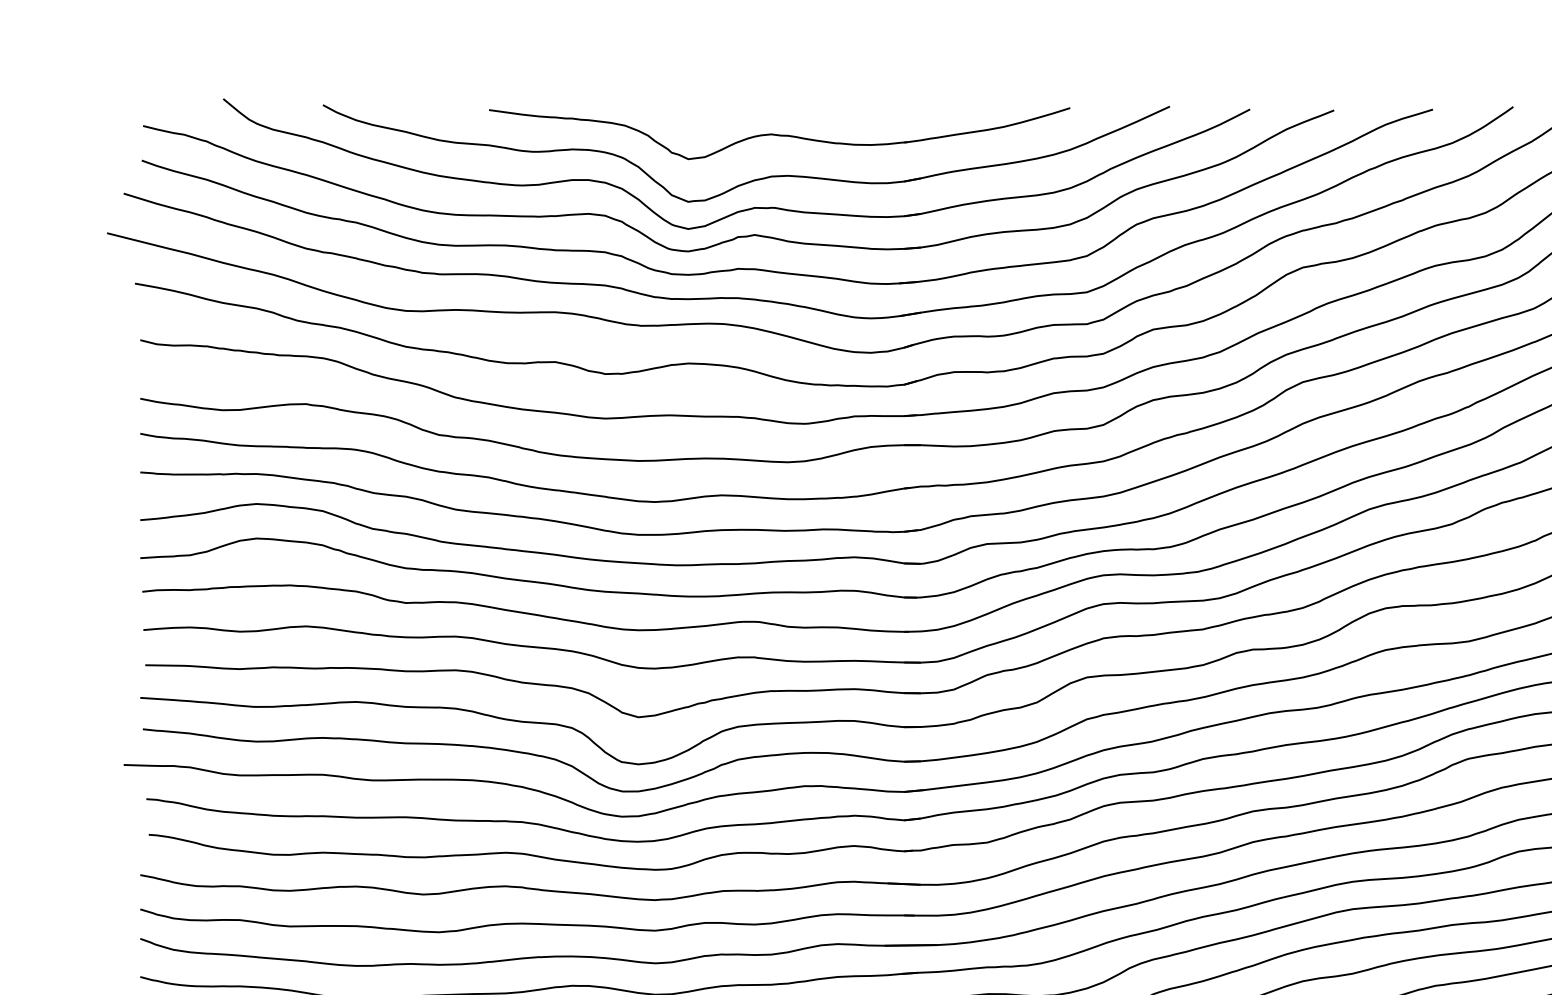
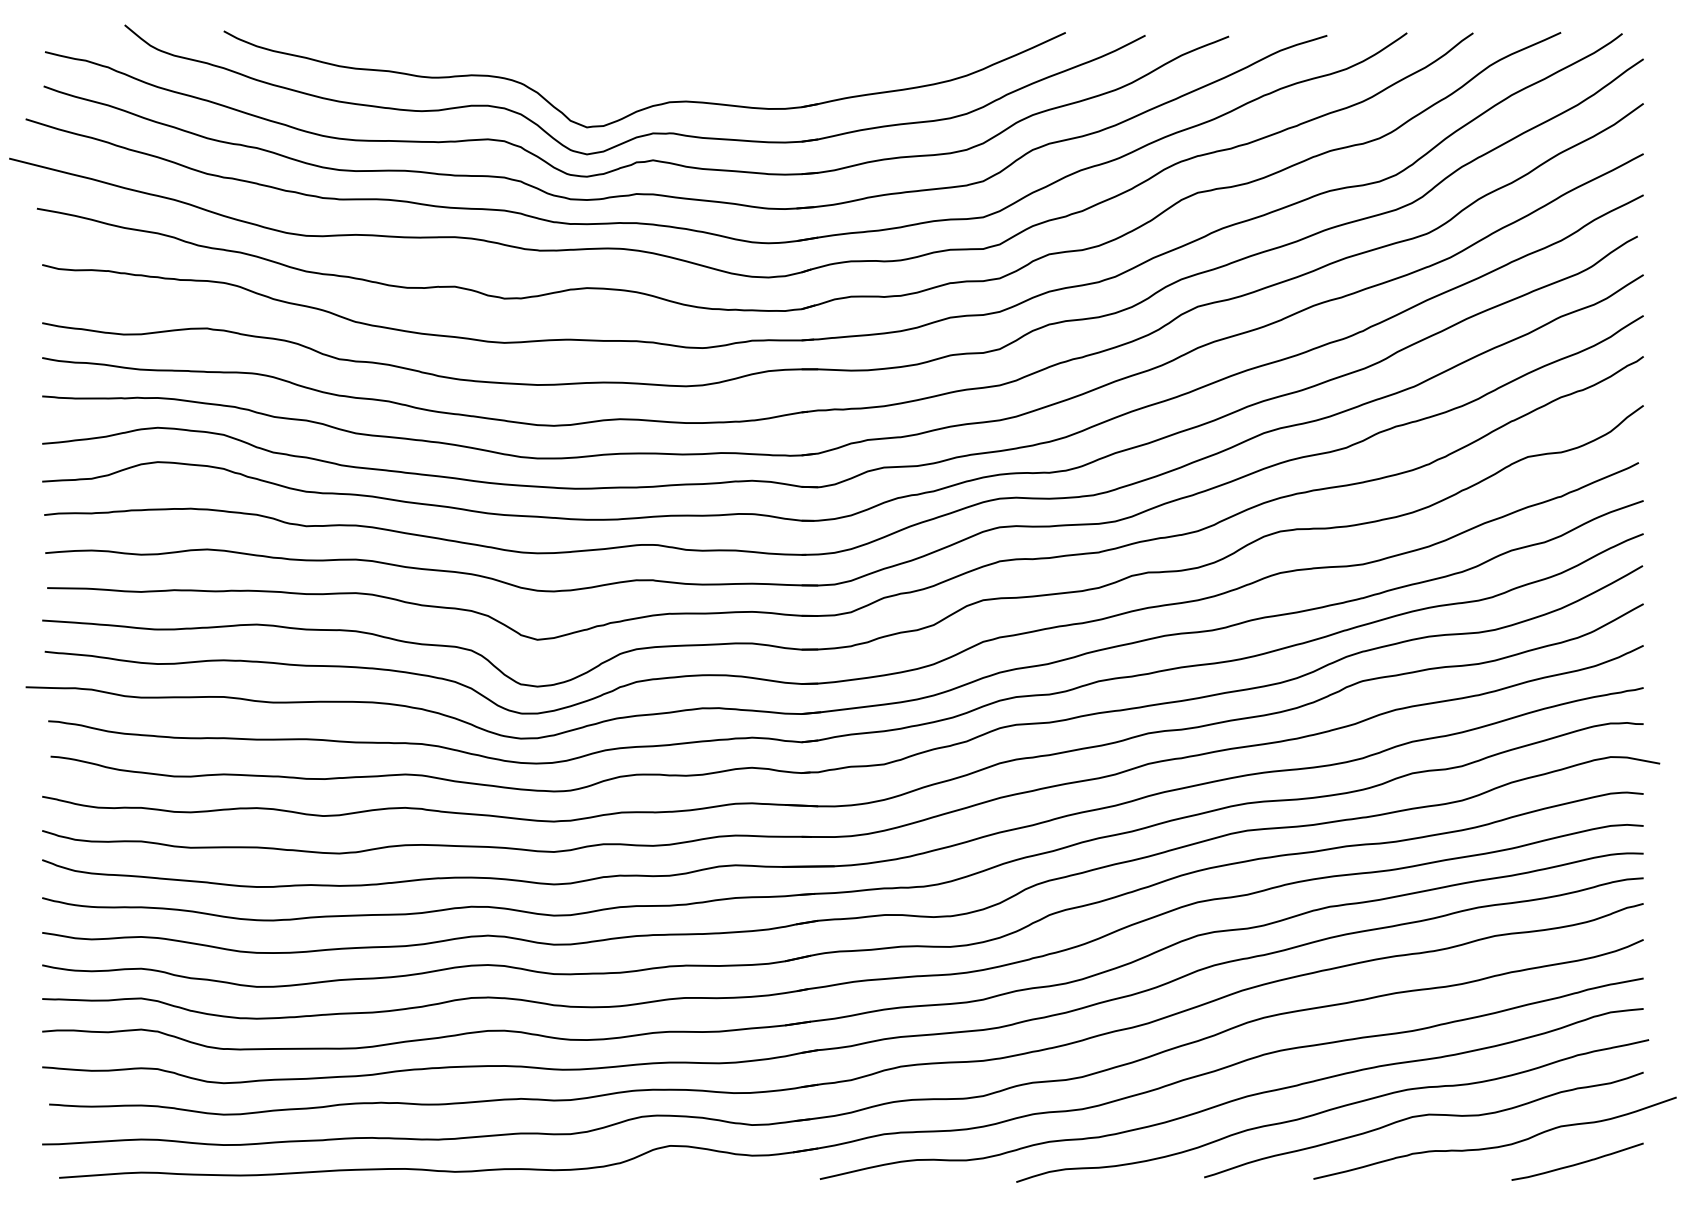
part: (779, 133) -> (677, 59), removed

